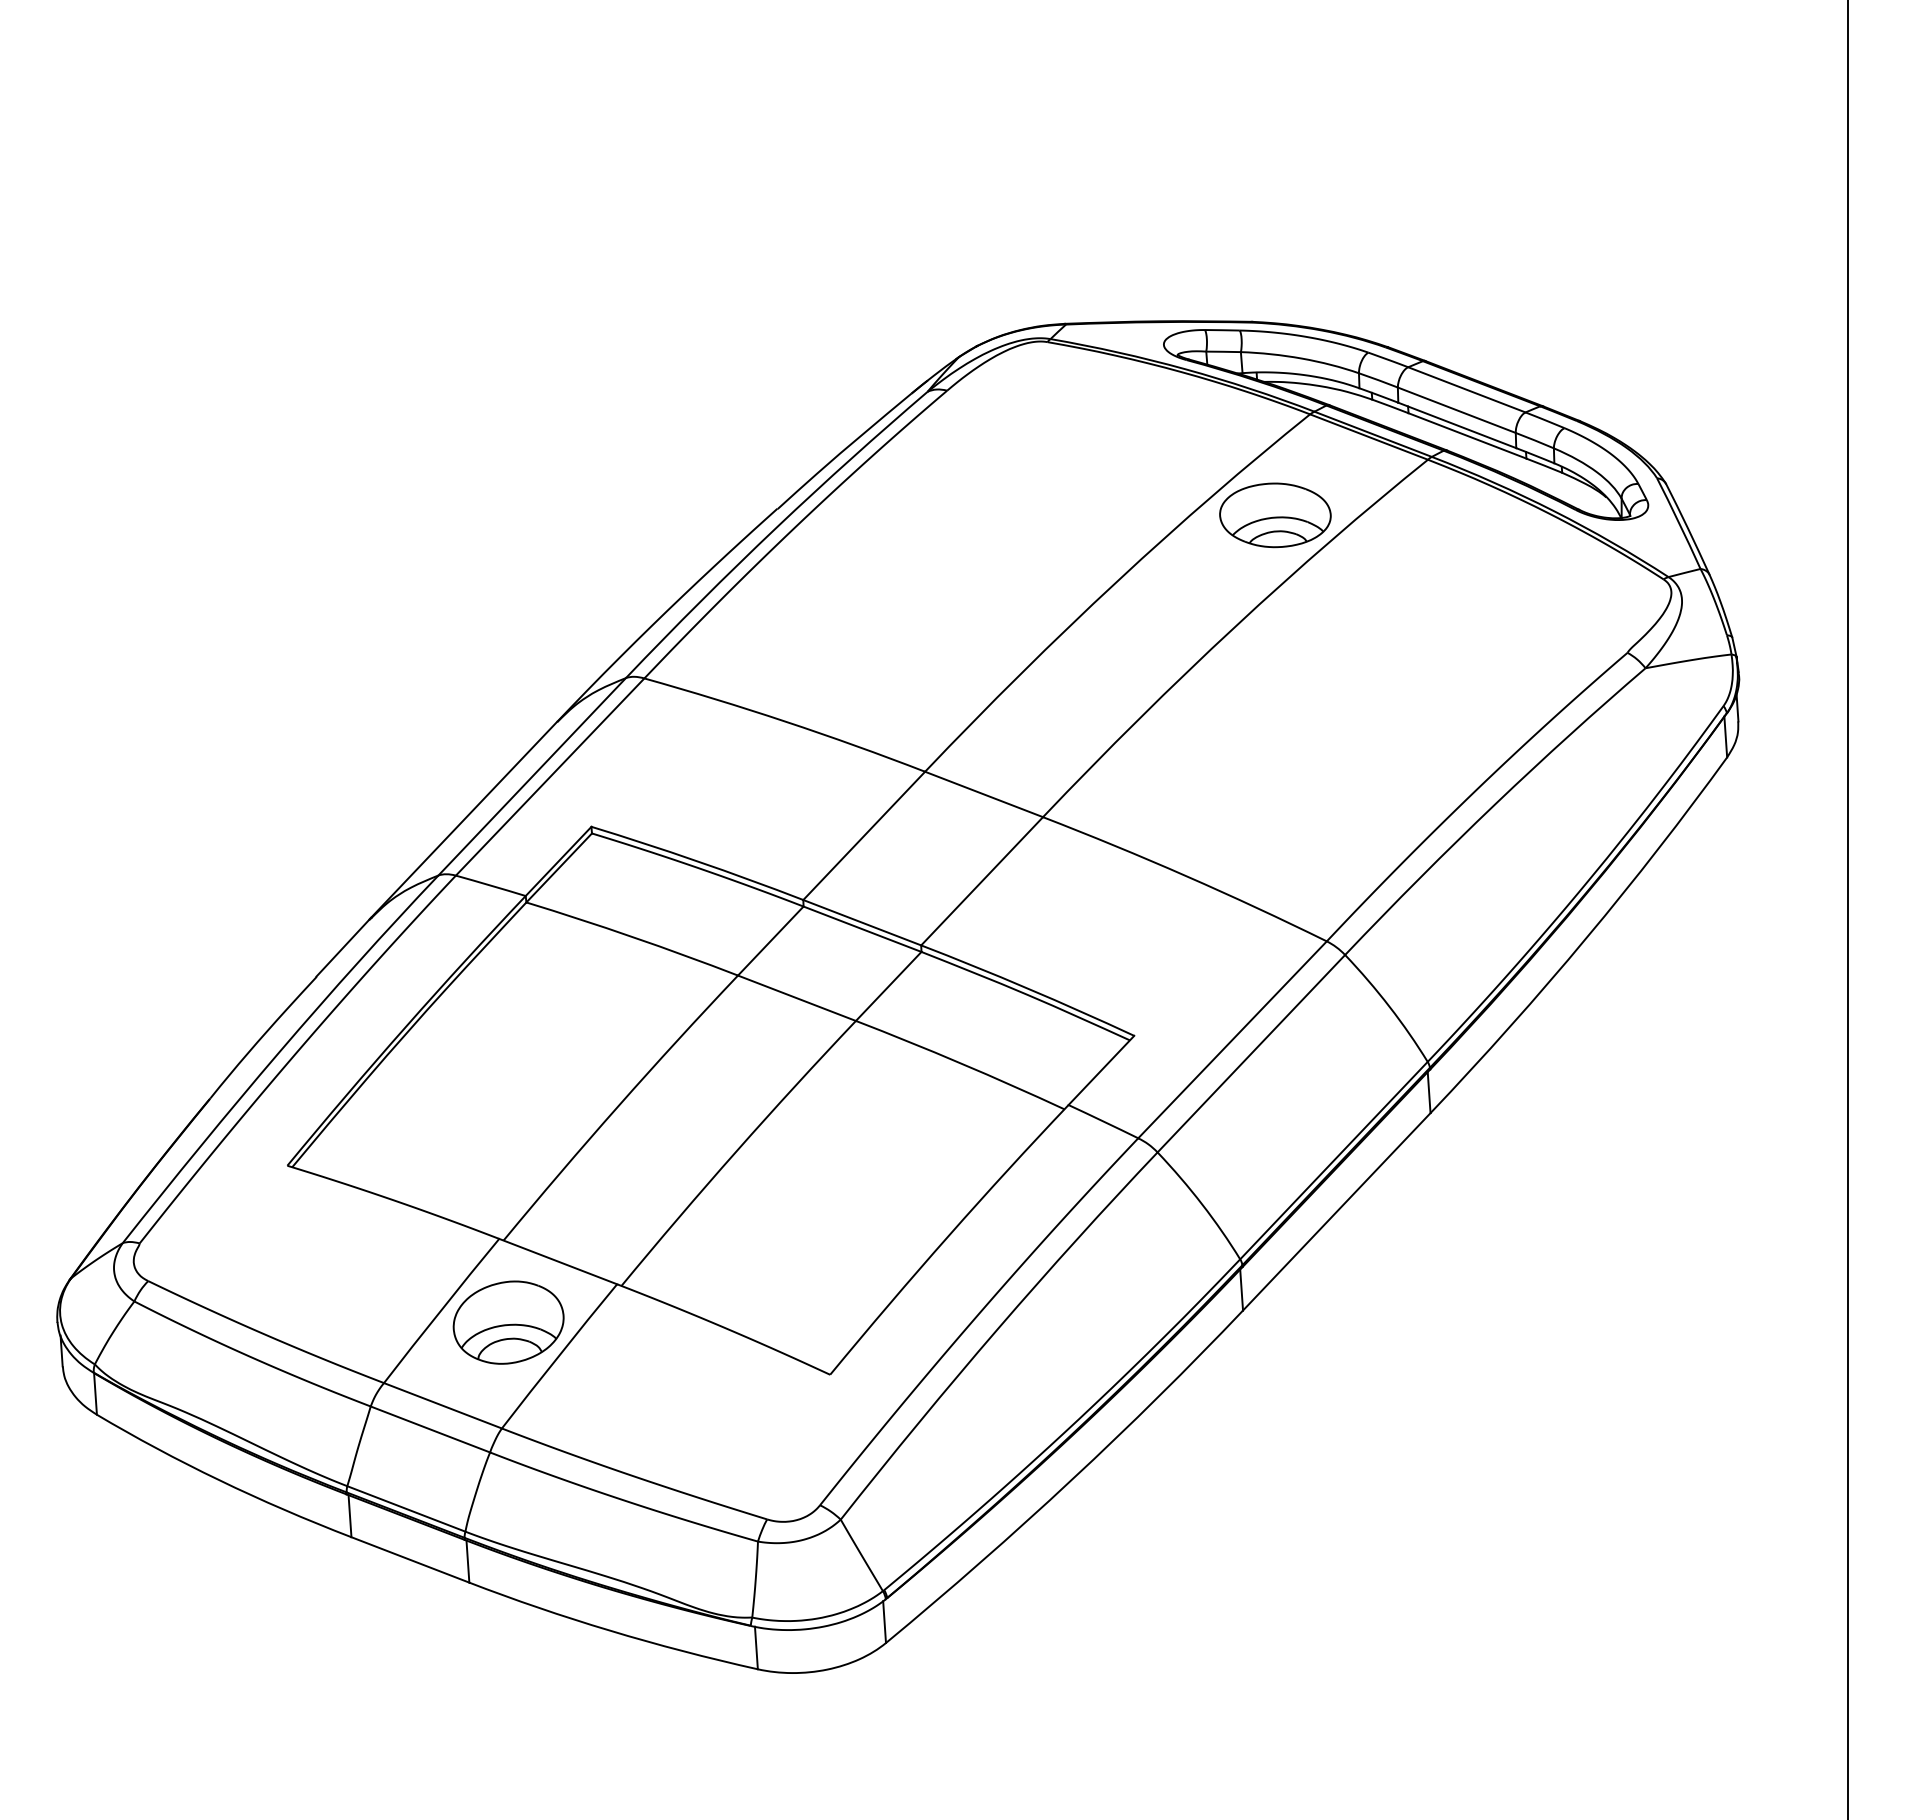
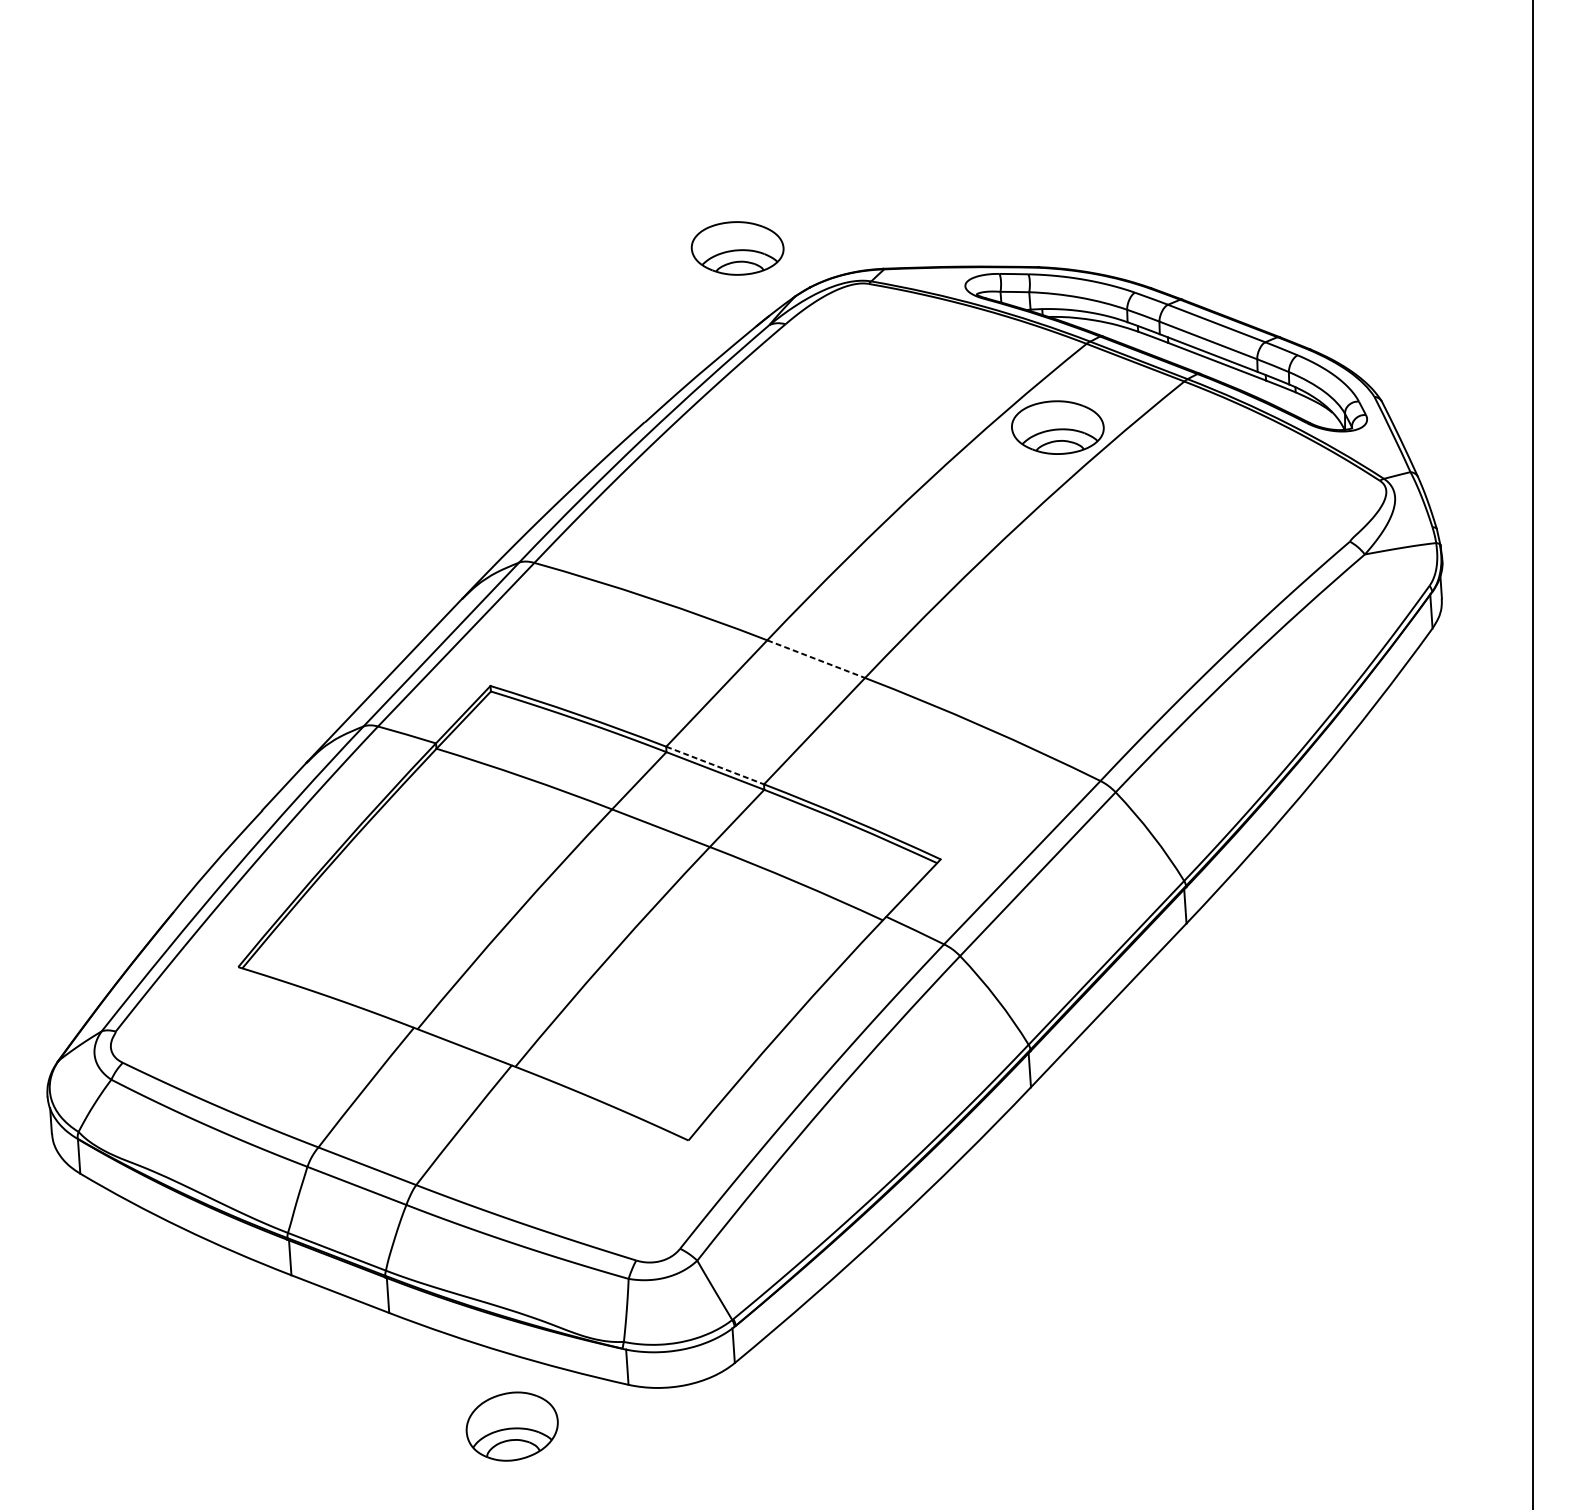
part: (889, 299) -> (737, 248), added
line: (984, 794) -> (816, 659), solid -> dashed
line: (862, 922) -> (715, 765), solid -> dashed
part: (508, 1322) -> (512, 1426), moved

